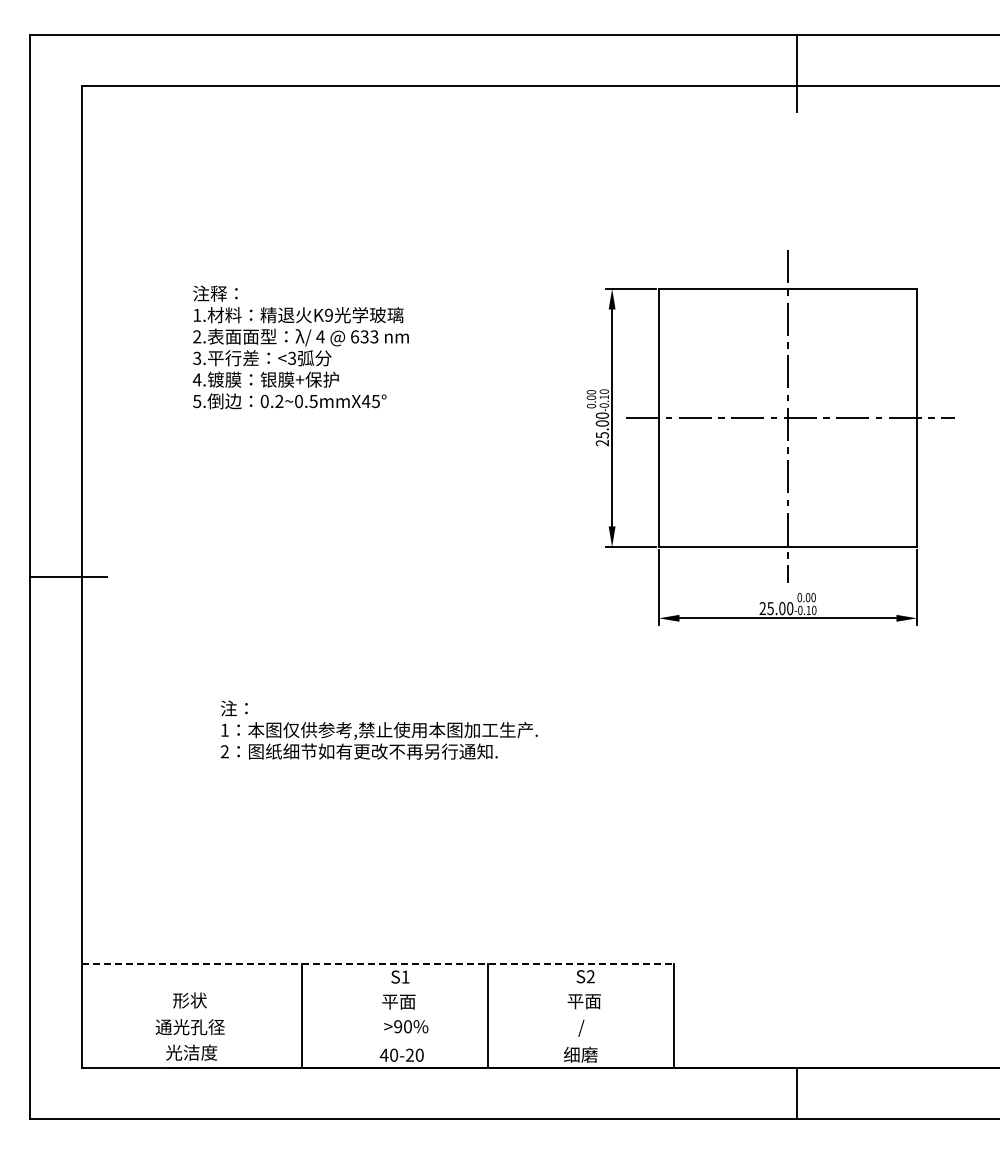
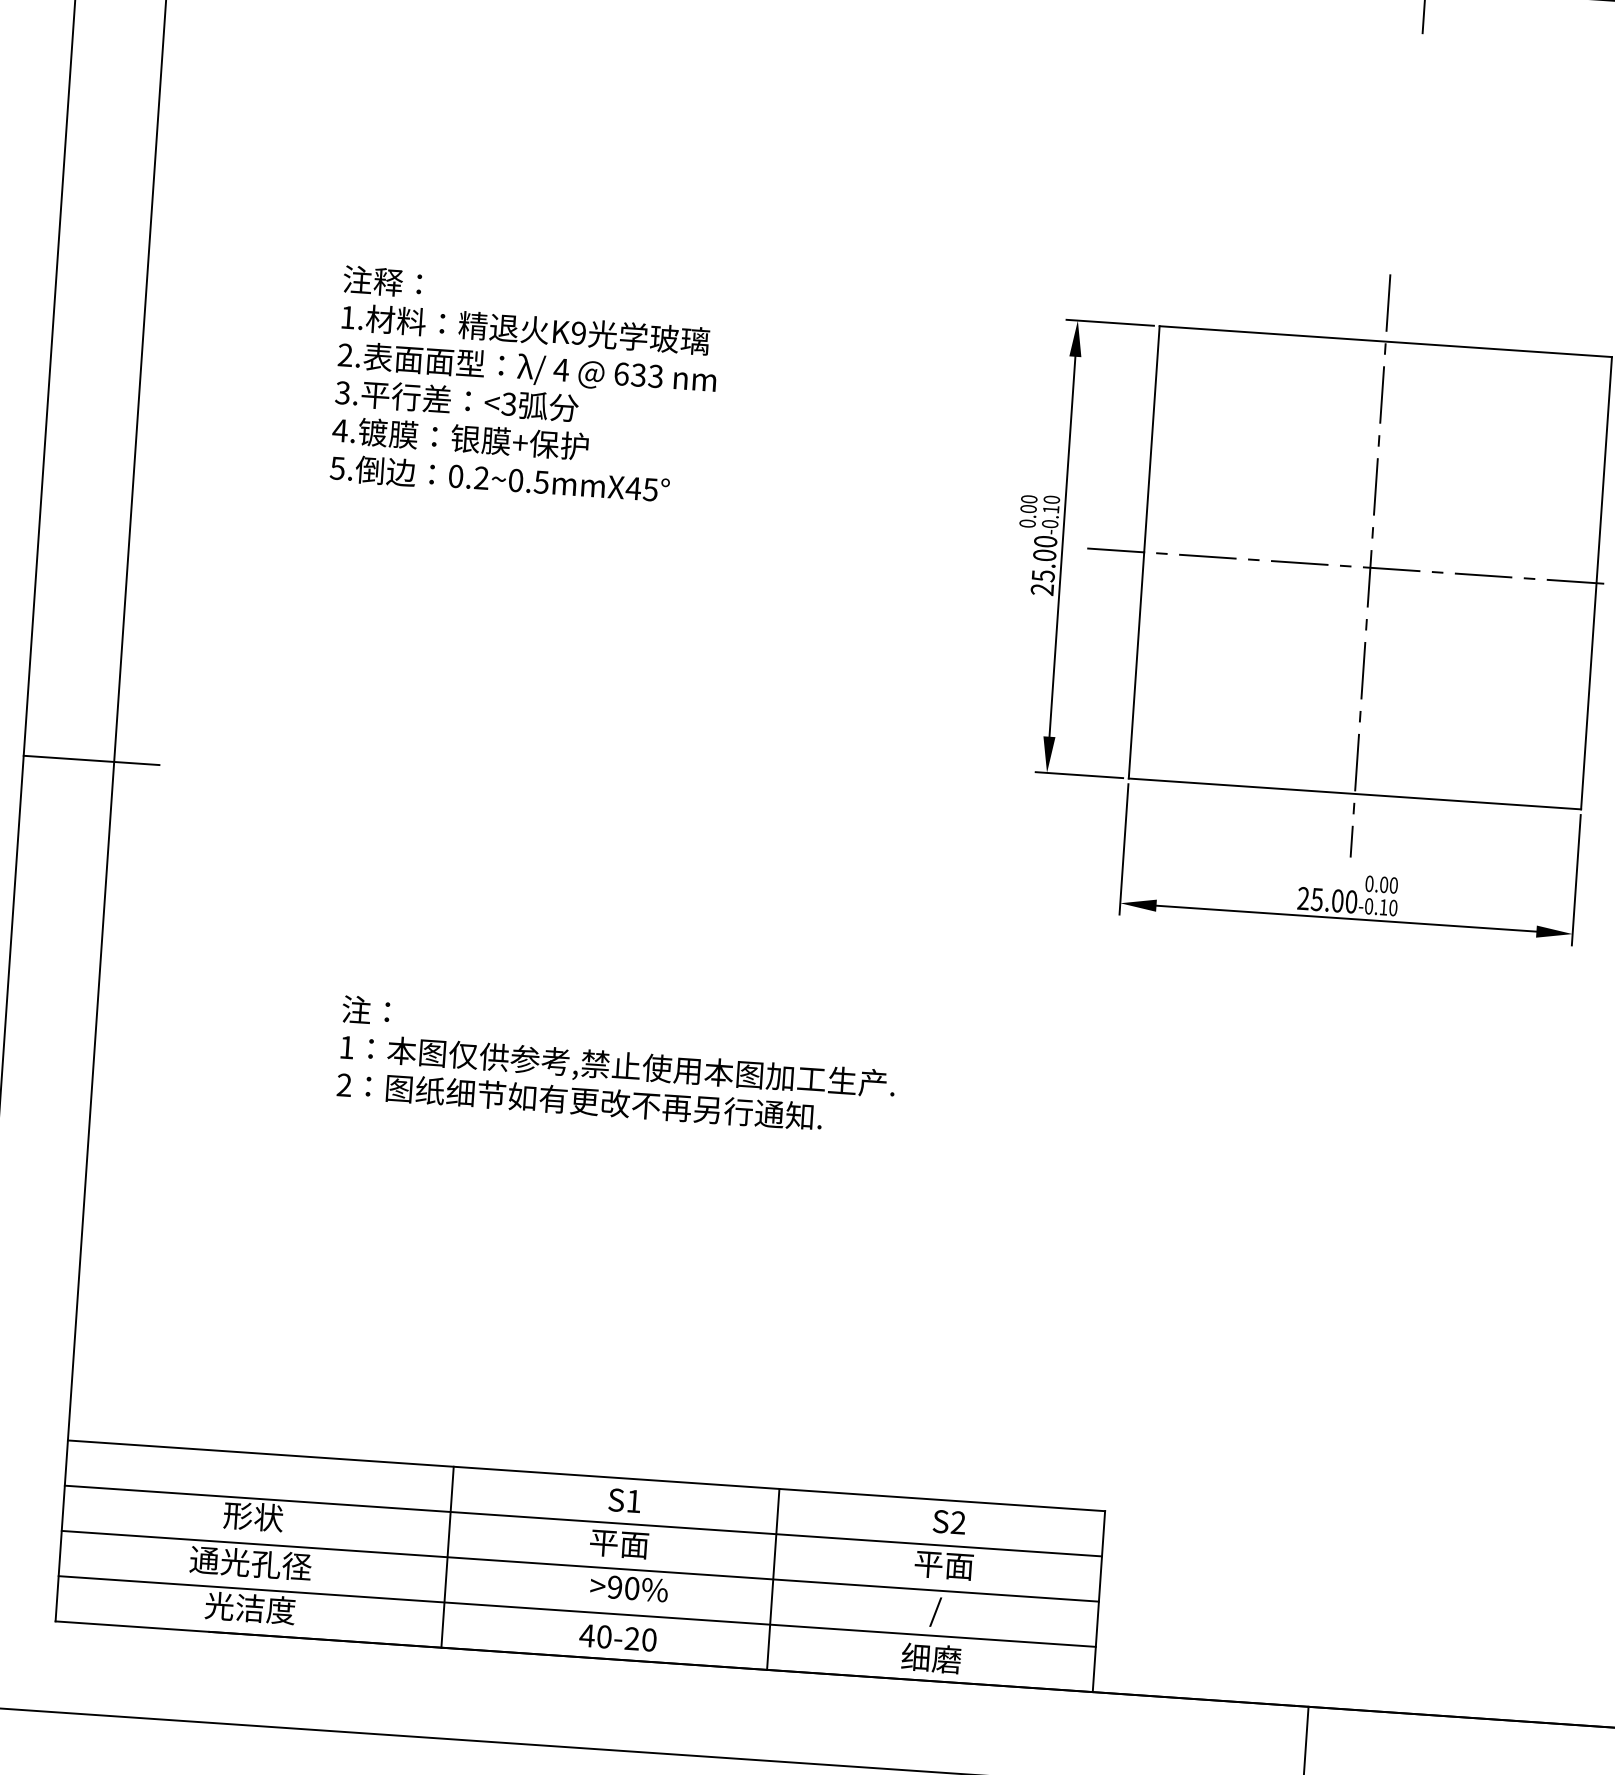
line: (378, 964) -> (587, 1476), dashed -> solid
line: (377, 990) -> (583, 1521), added
line: (377, 1016) -> (580, 1567), added
line: (377, 1041) -> (577, 1610), added

